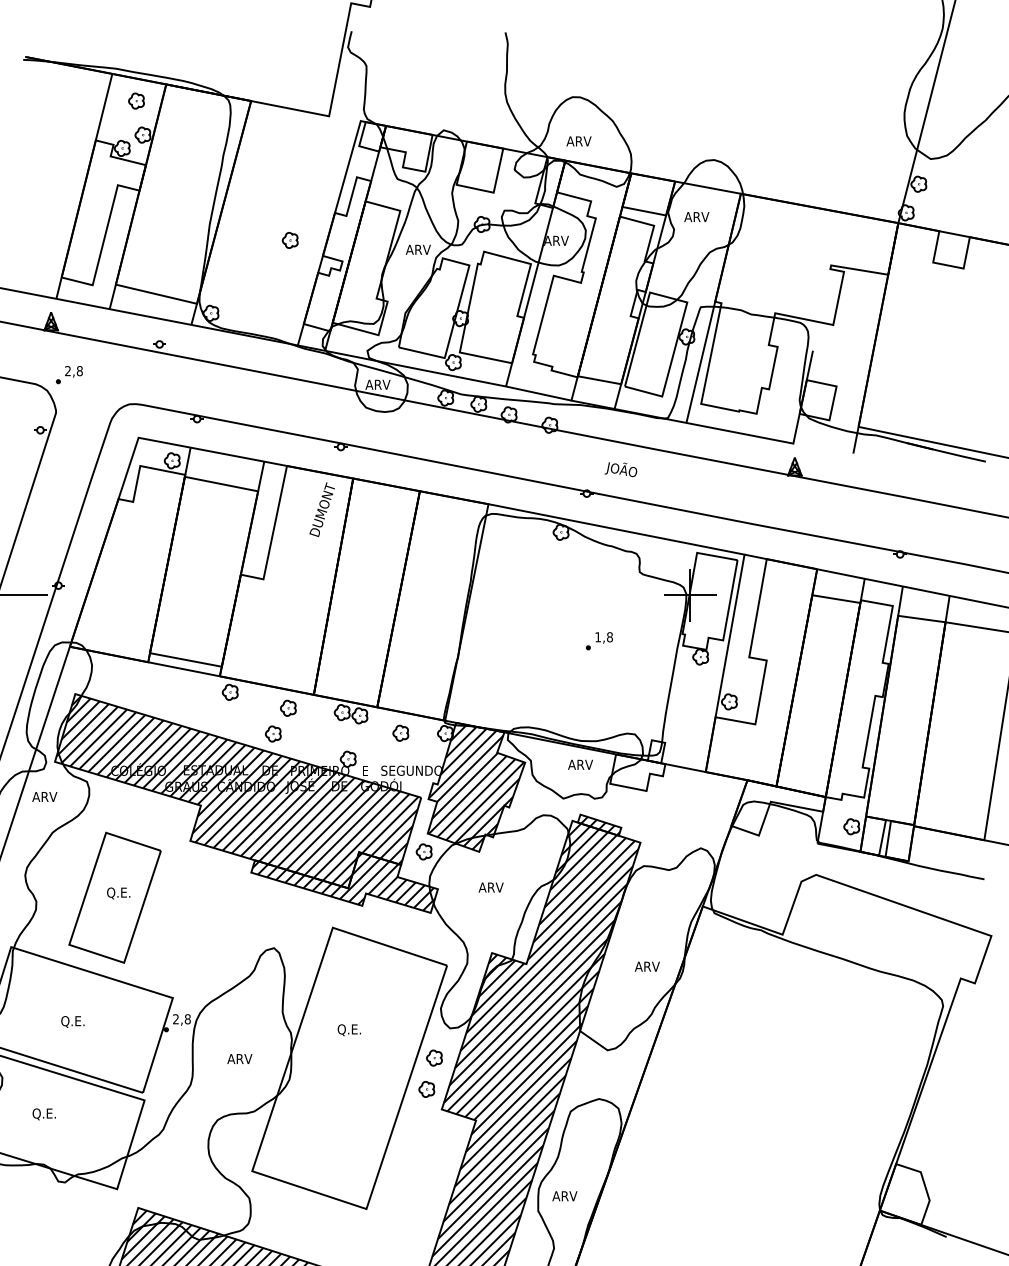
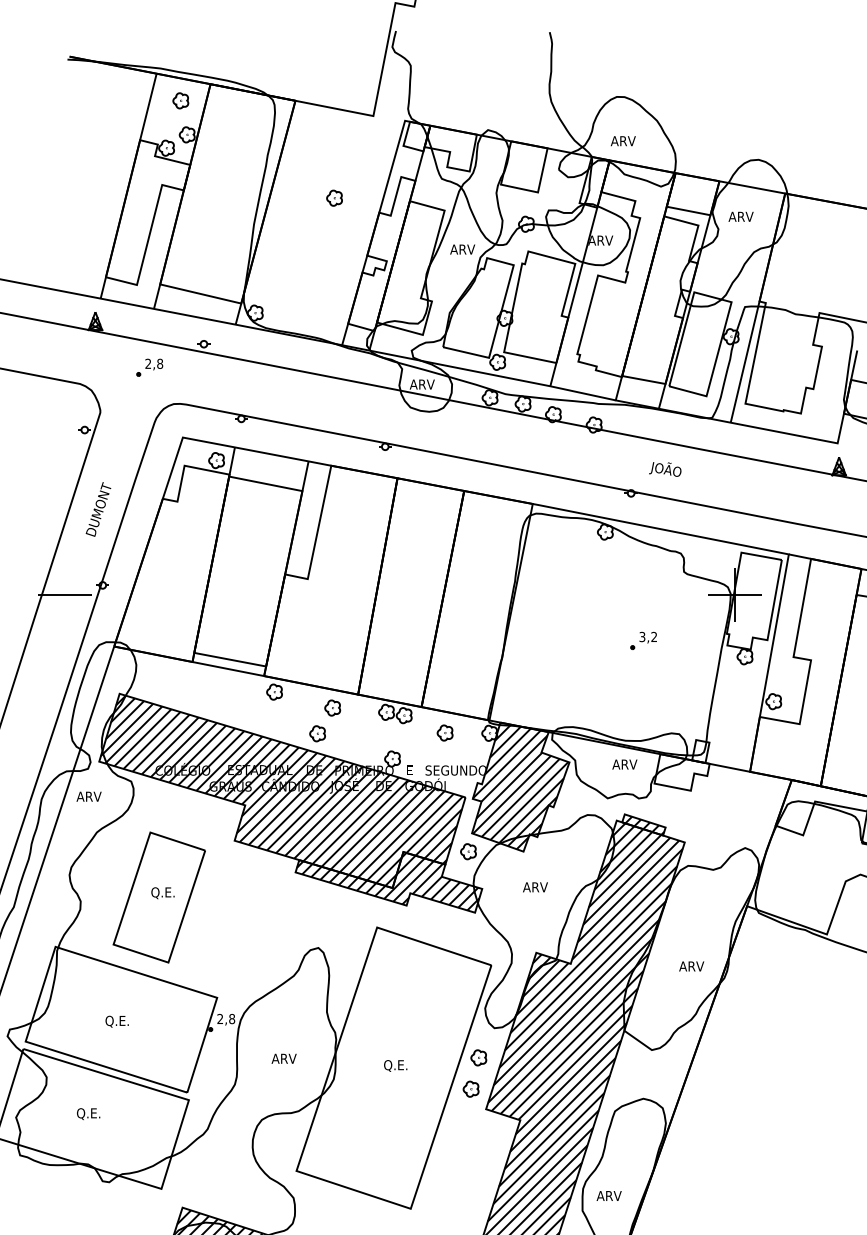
part: (289, 240) -> (333, 198), moved
part: (69, 375) -> (149, 368), moved
text: (321, 509) -> (97, 509), moved
text: (603, 637) -> (647, 637), 1,8 -> 3,2
text: (348, 1030) -> (394, 1066), moved

